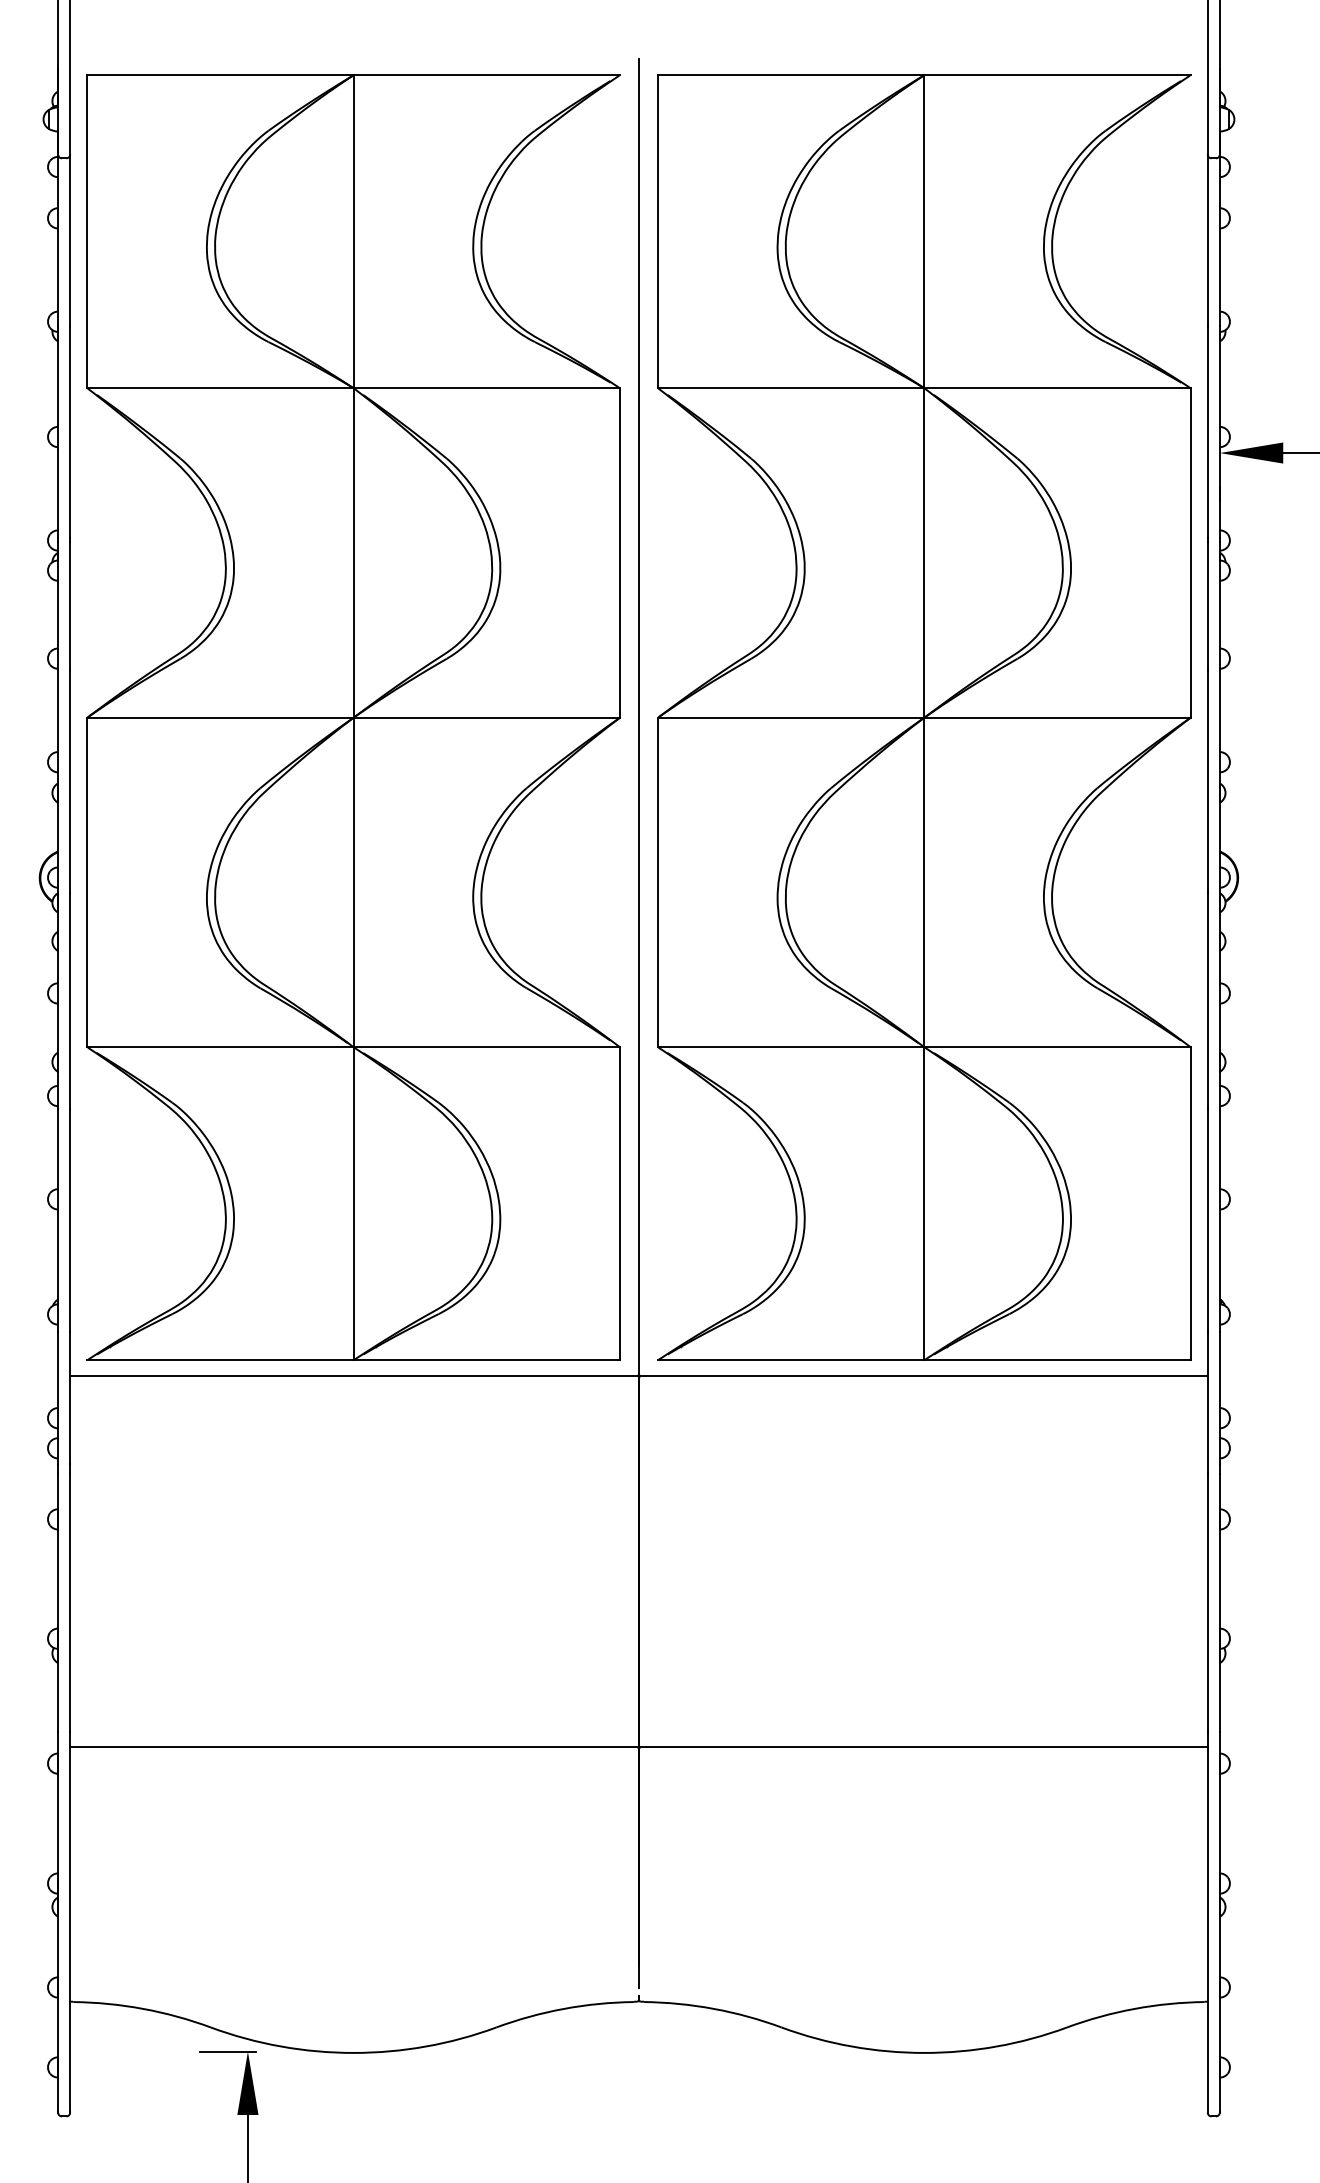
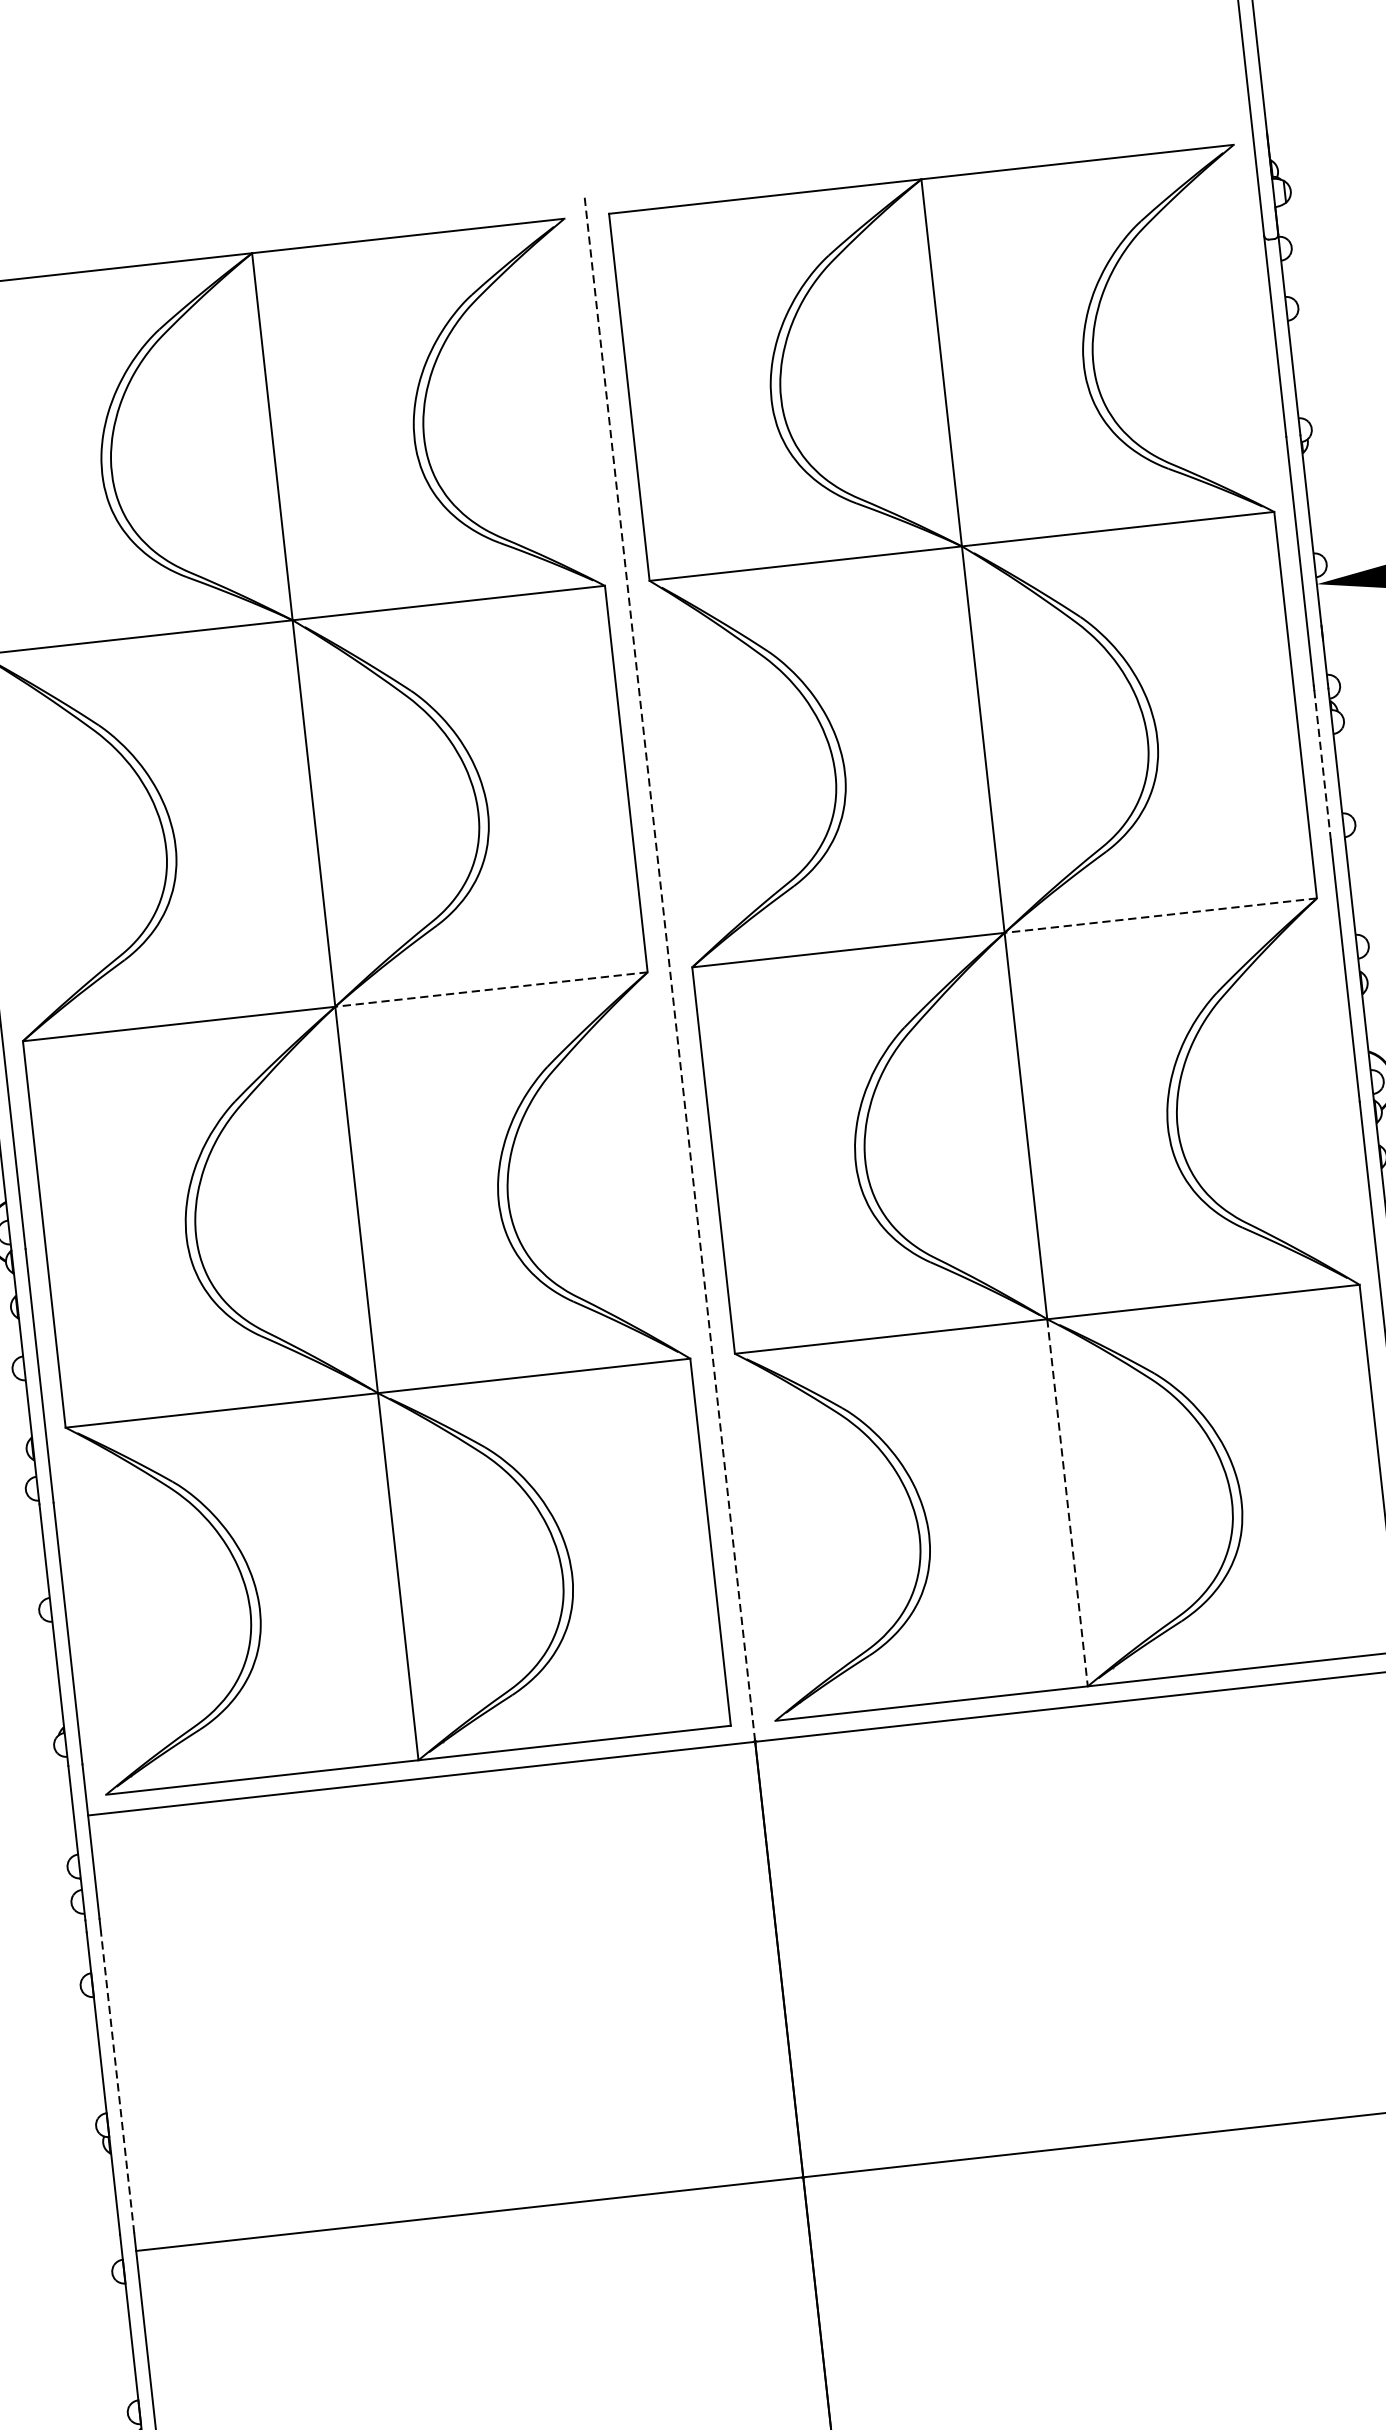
line: (1207, 606) -> (1322, 765), solid -> dashed
line: (486, 717) -> (491, 989), solid -> dashed
line: (638, 717) -> (669, 969), solid -> dashed
line: (1056, 717) -> (1159, 915), solid -> dashed
line: (924, 1204) -> (1067, 1503), solid -> dashed
line: (70, 1603) -> (117, 2082), solid -> dashed

